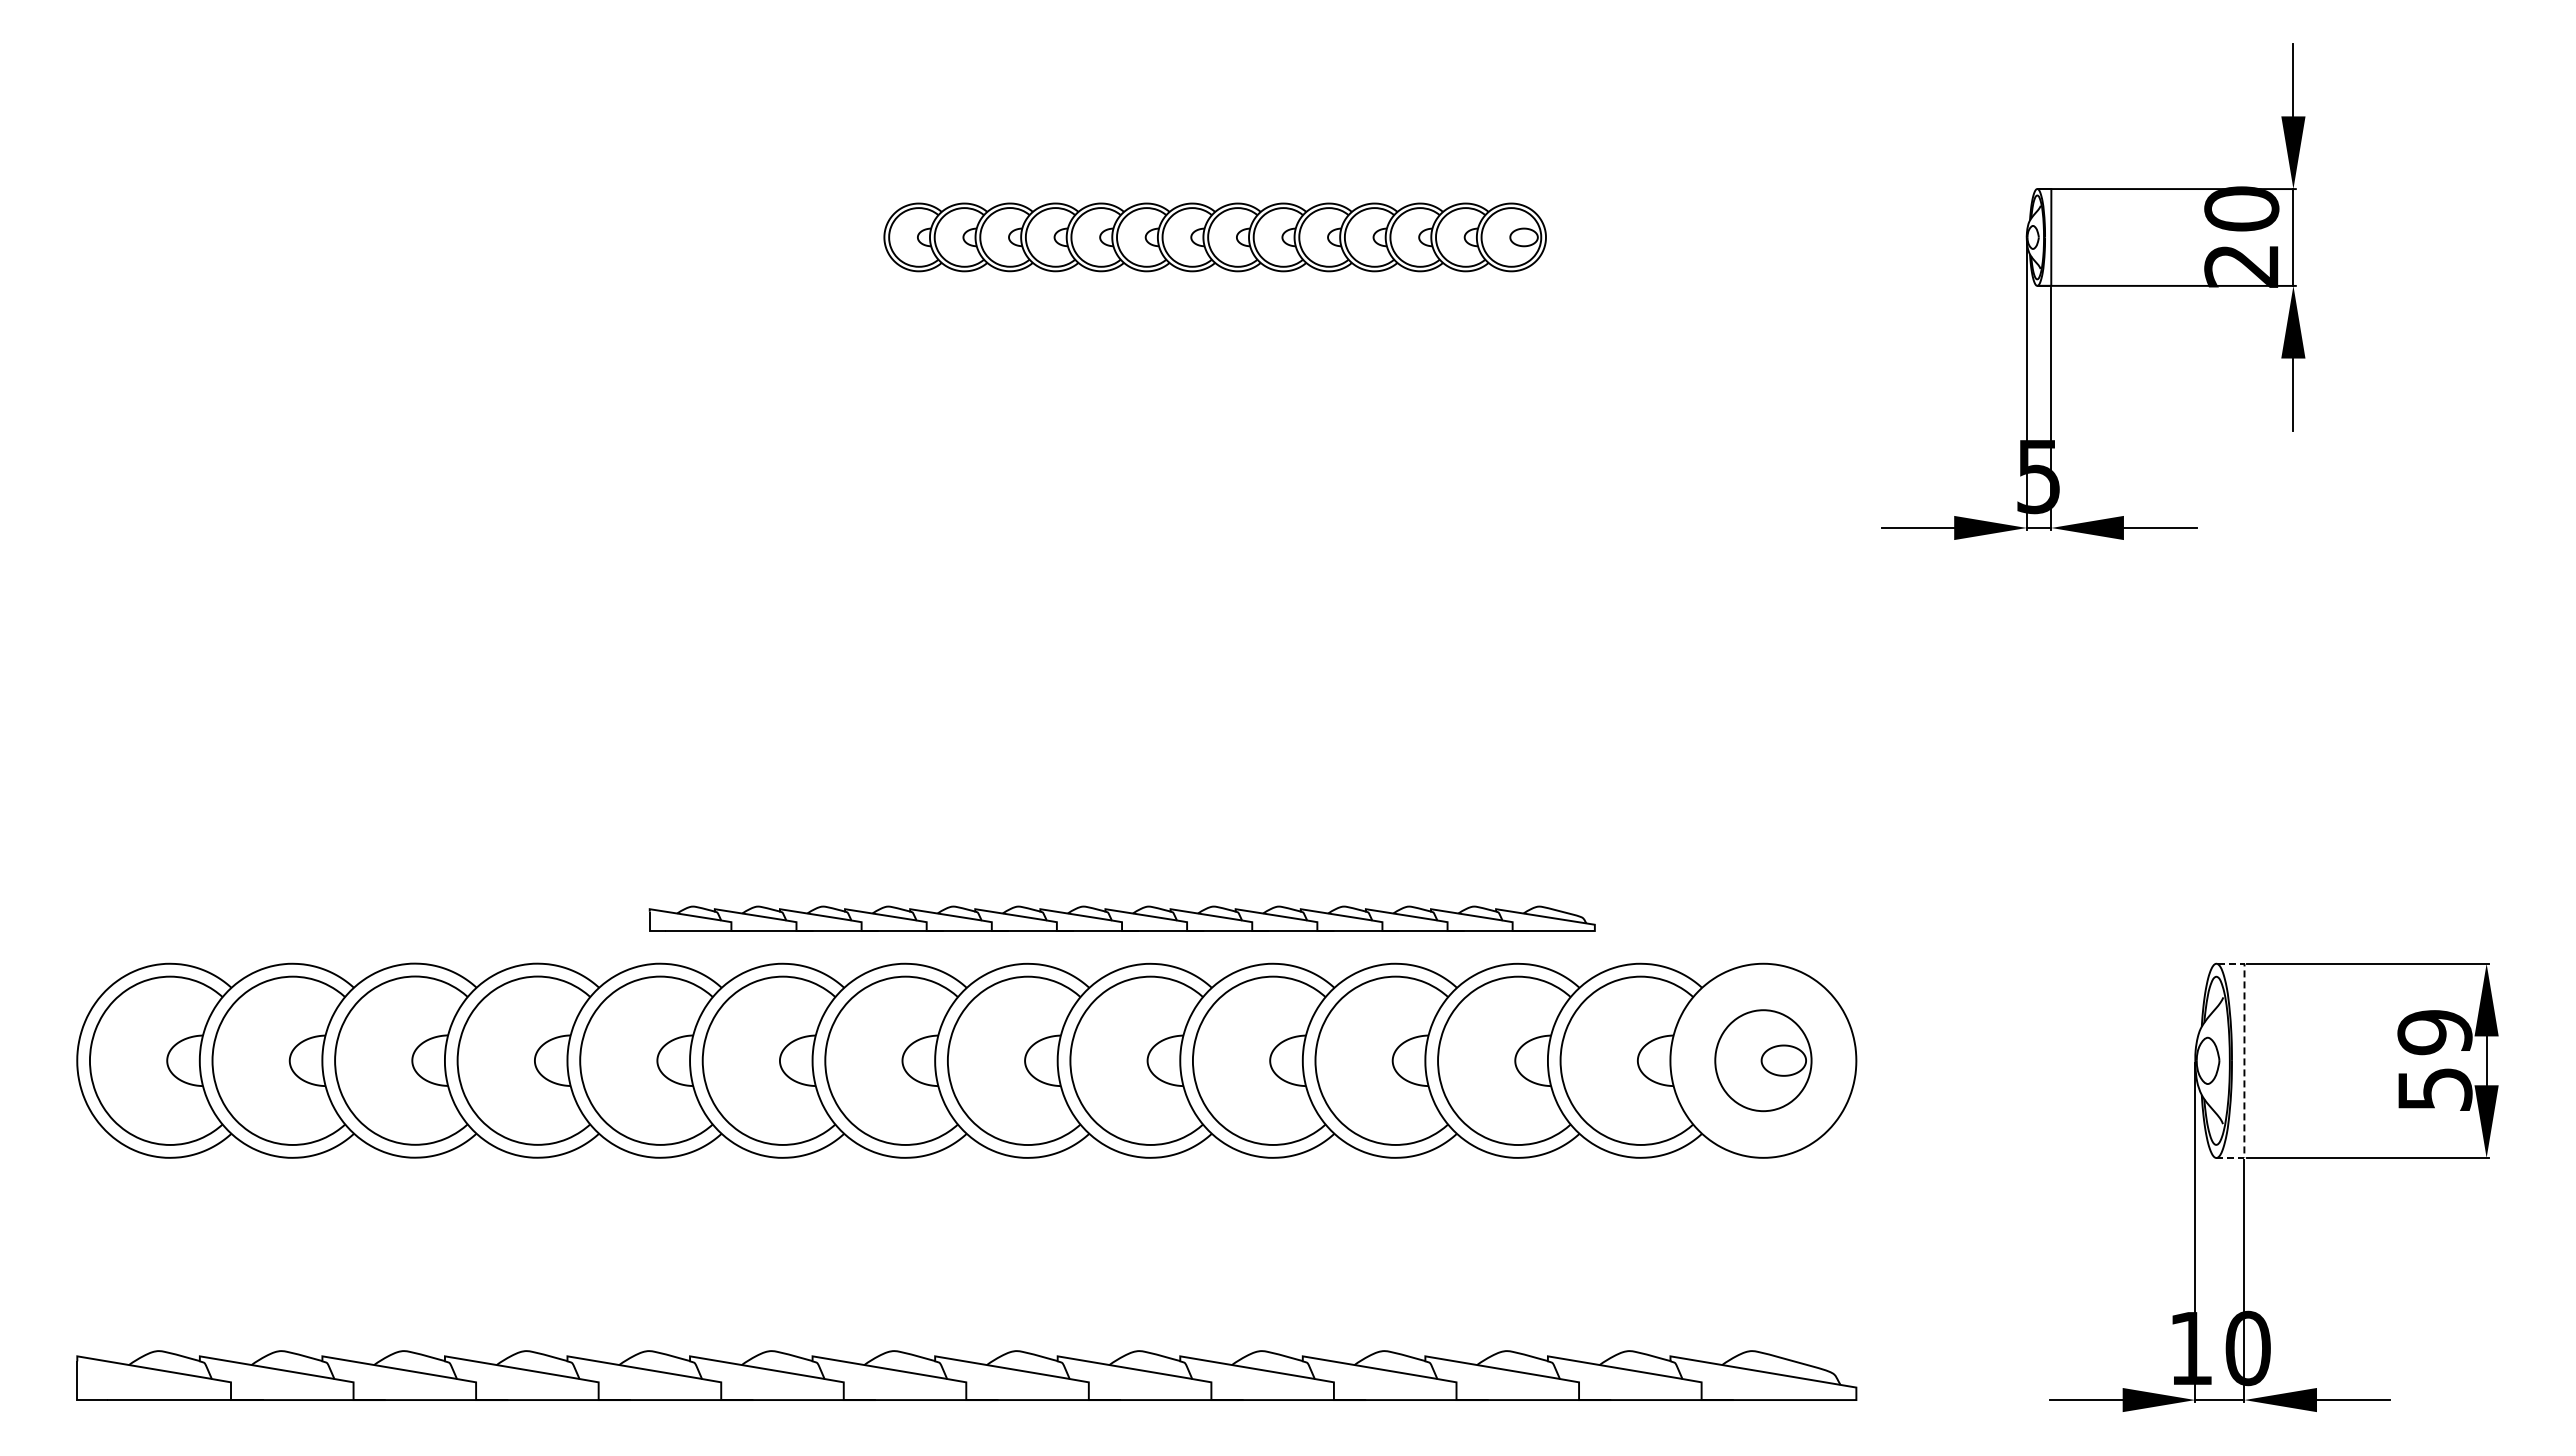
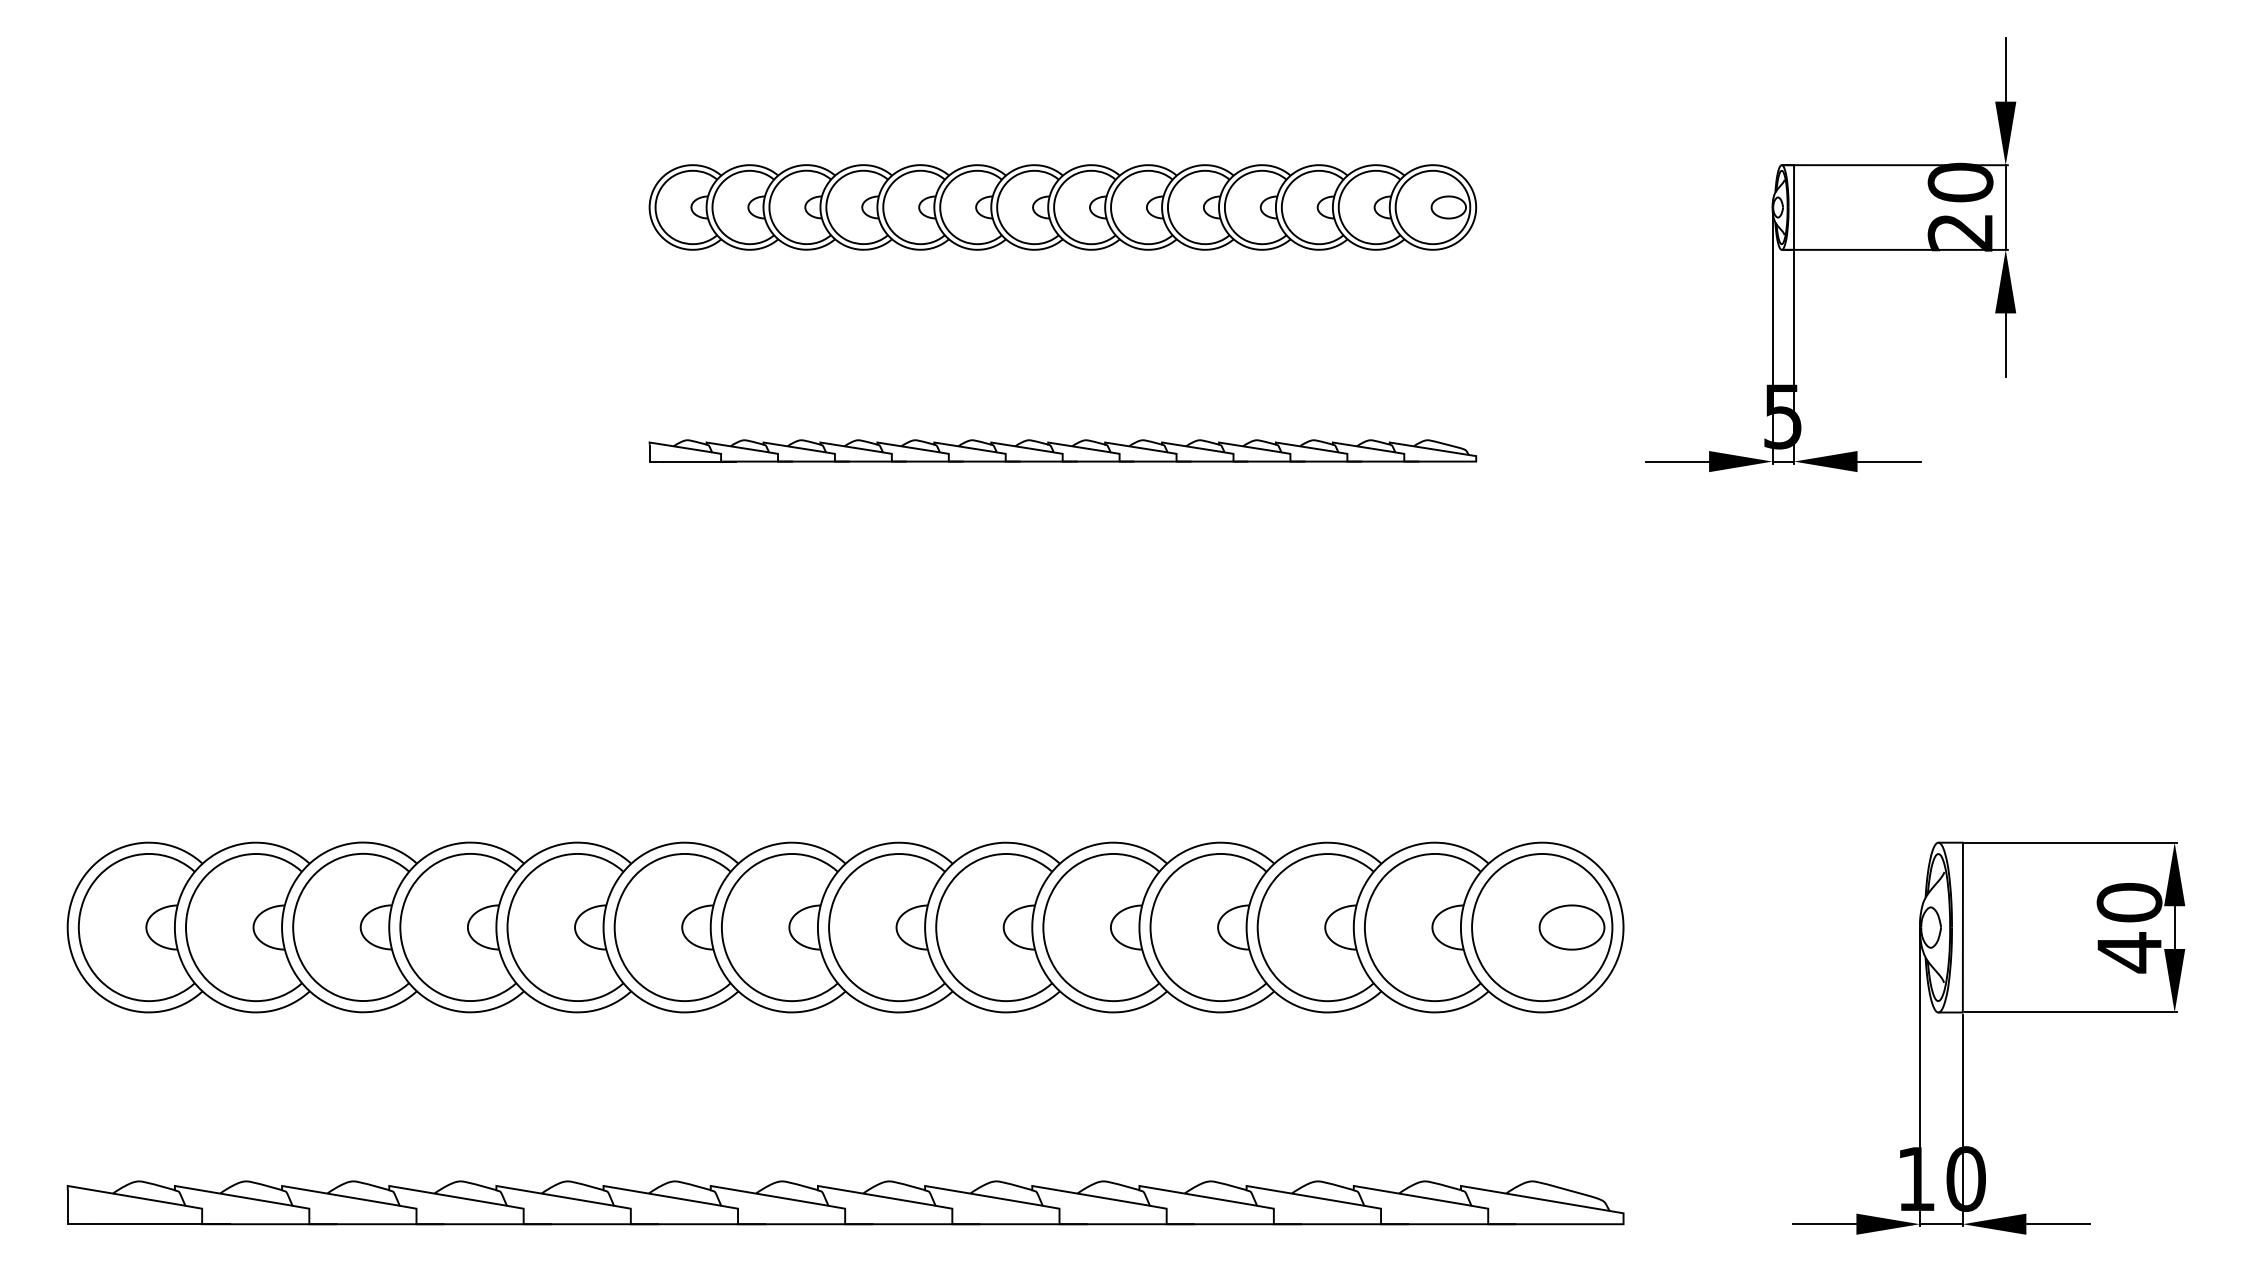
part: (1214, 237) -> (1062, 207), size x1.43
part: (1121, 918) -> (1062, 450), moved
part: (1763, 1060) -> (1542, 927), size x1.67
line: (2244, 1060) -> (1962, 927), dashed -> solid
text: (2434, 1061) -> (2129, 928), 59 -> 40

